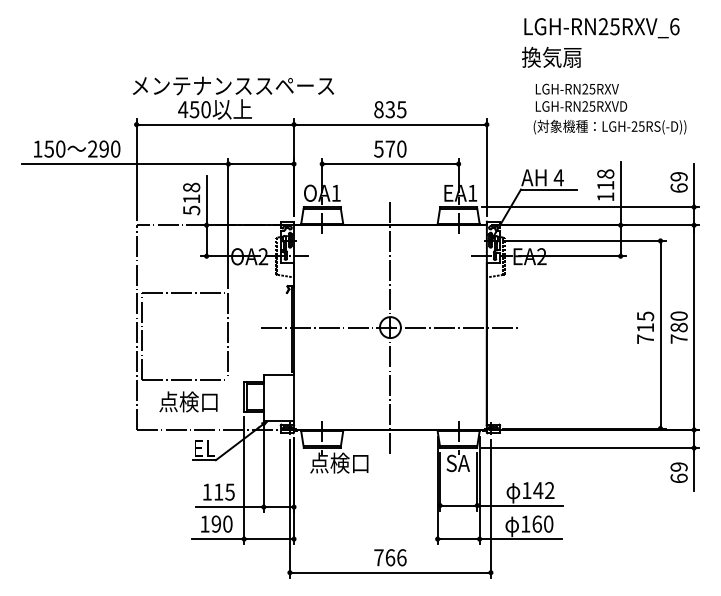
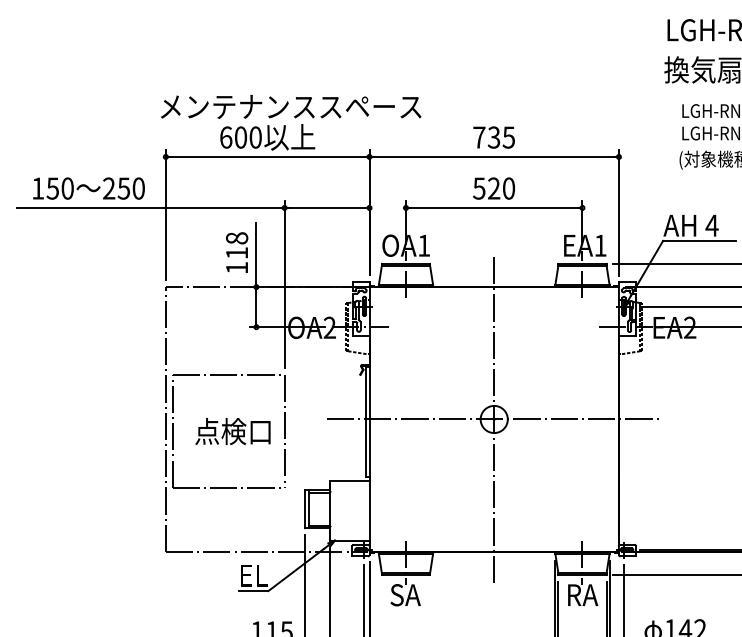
text: (188, 109) -> (232, 137), 450 -> 600
text: (378, 109) -> (478, 137), 835 -> 735
text: (103, 148) -> (123, 187), 290 -> 250
text: (390, 148) -> (494, 187), 570 -> 520
text: (191, 210) -> (236, 267), 518 -> 118
text: (188, 401) -> (232, 430), moved
text: (339, 462) -> (428, 593), 点検口 -> SA
text: (458, 463) -> (582, 595), SA -> RA

